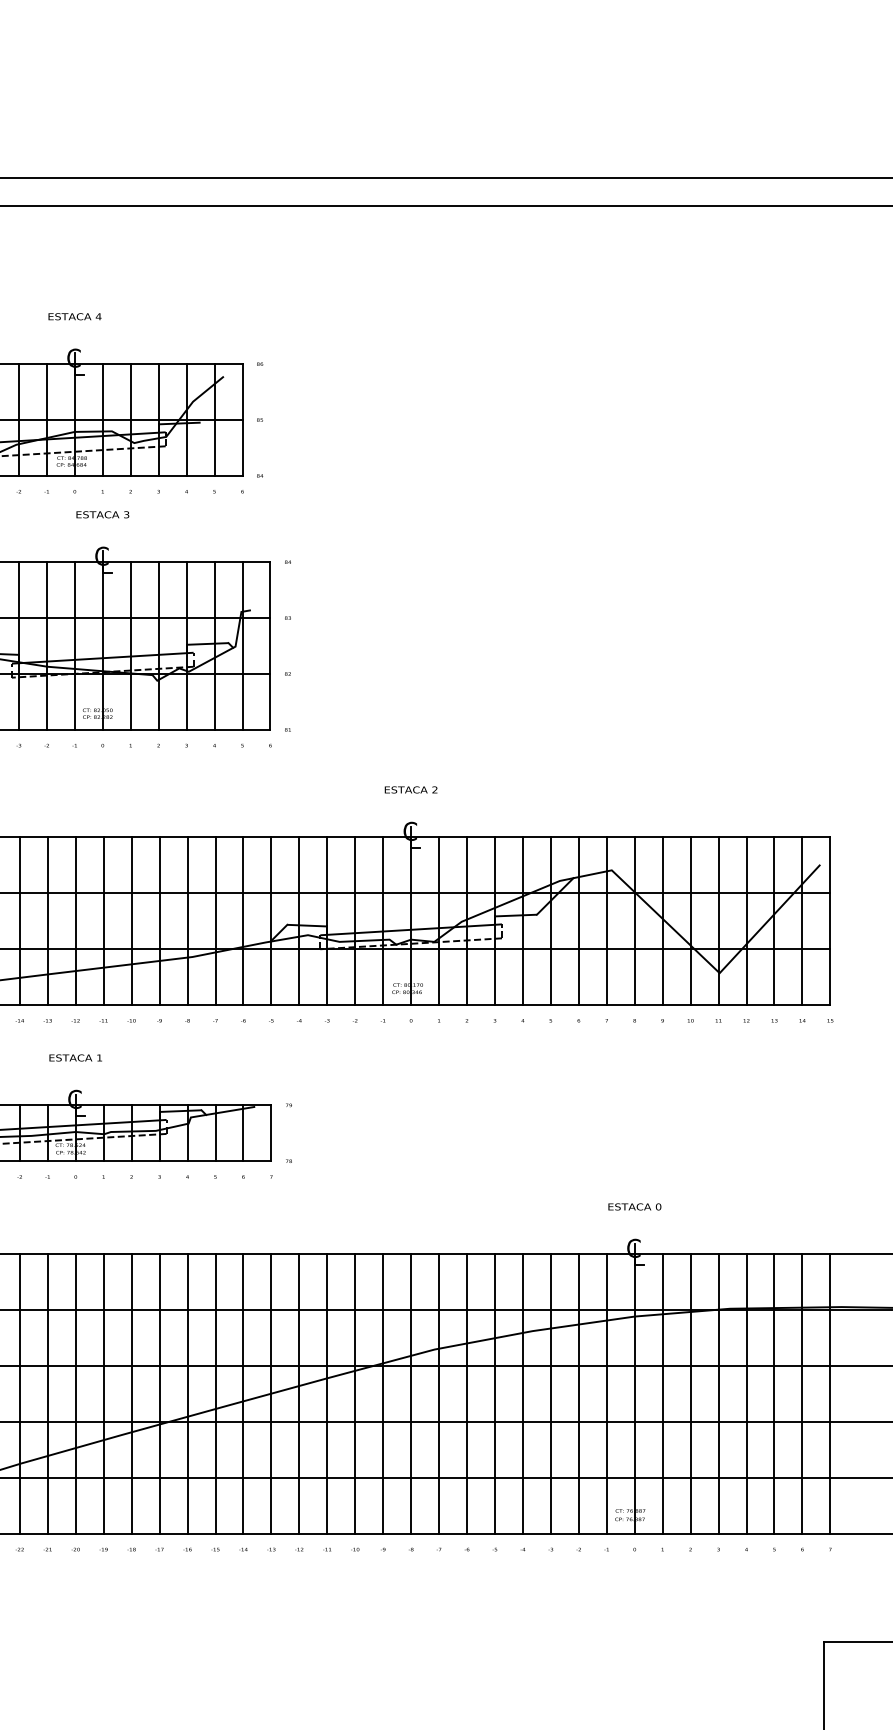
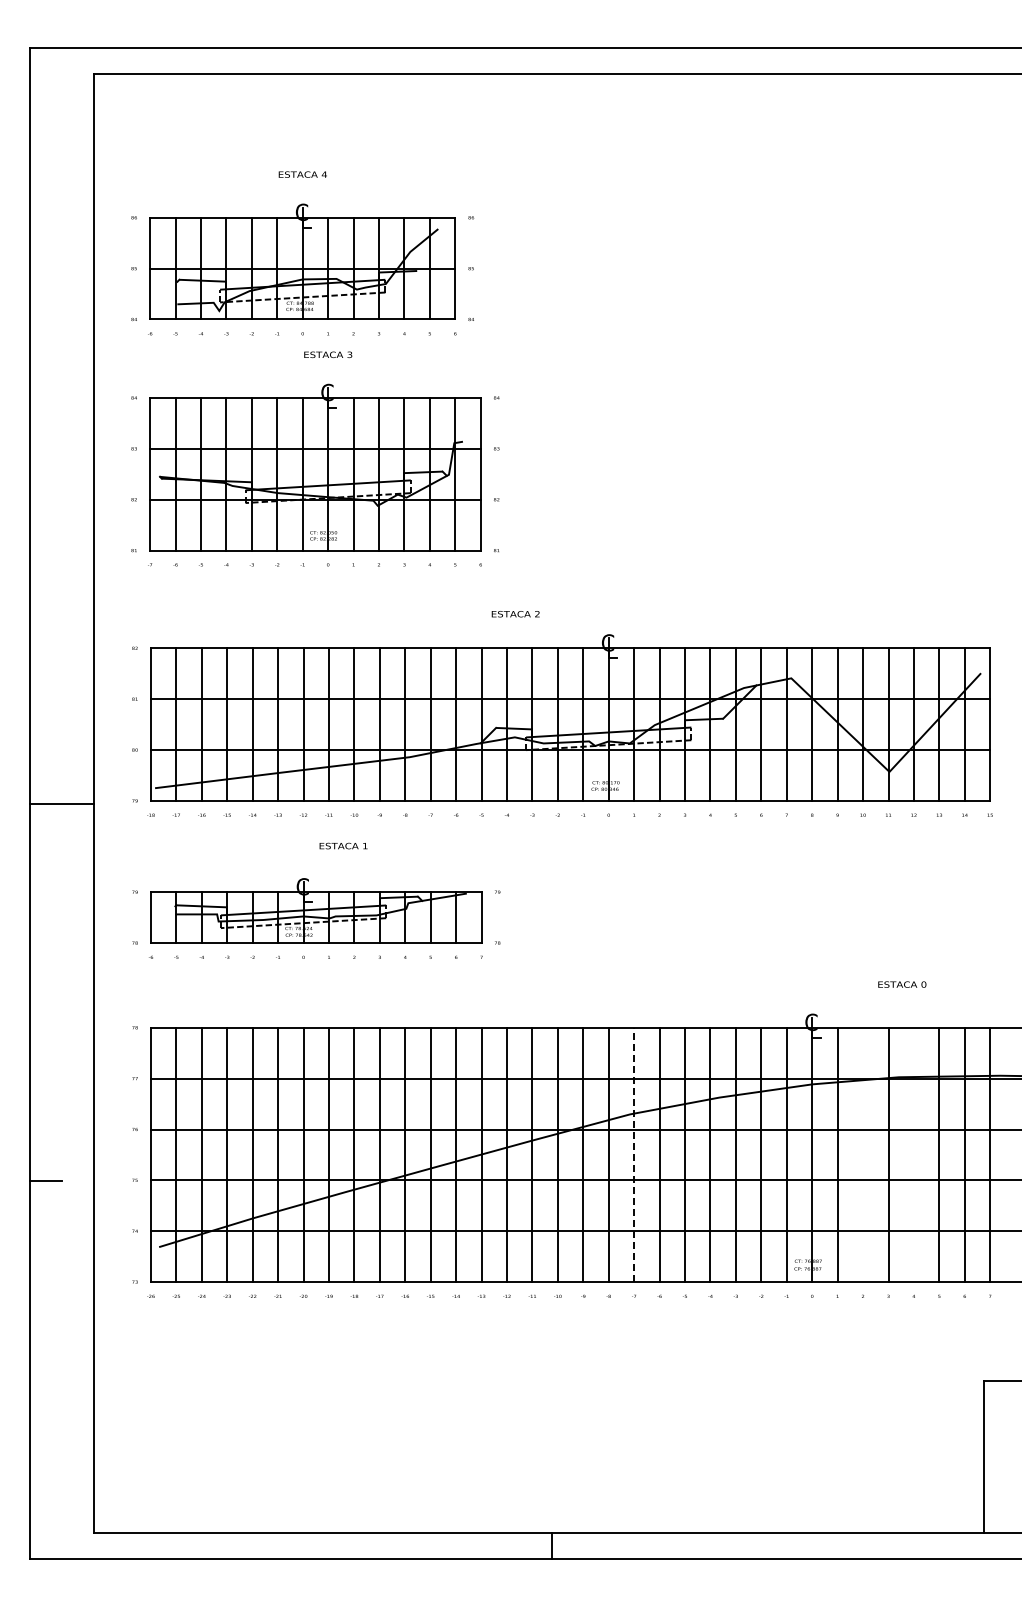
text: (410, 790) -> (515, 614), moved
text: (75, 1057) -> (343, 845), moved
text: (635, 1206) -> (902, 984), moved
line: (439, 1393) -> (634, 1154), solid -> dashed
line: (691, 1393) -> (863, 1154), removed
line: (746, 1393) -> (913, 1154), removed

